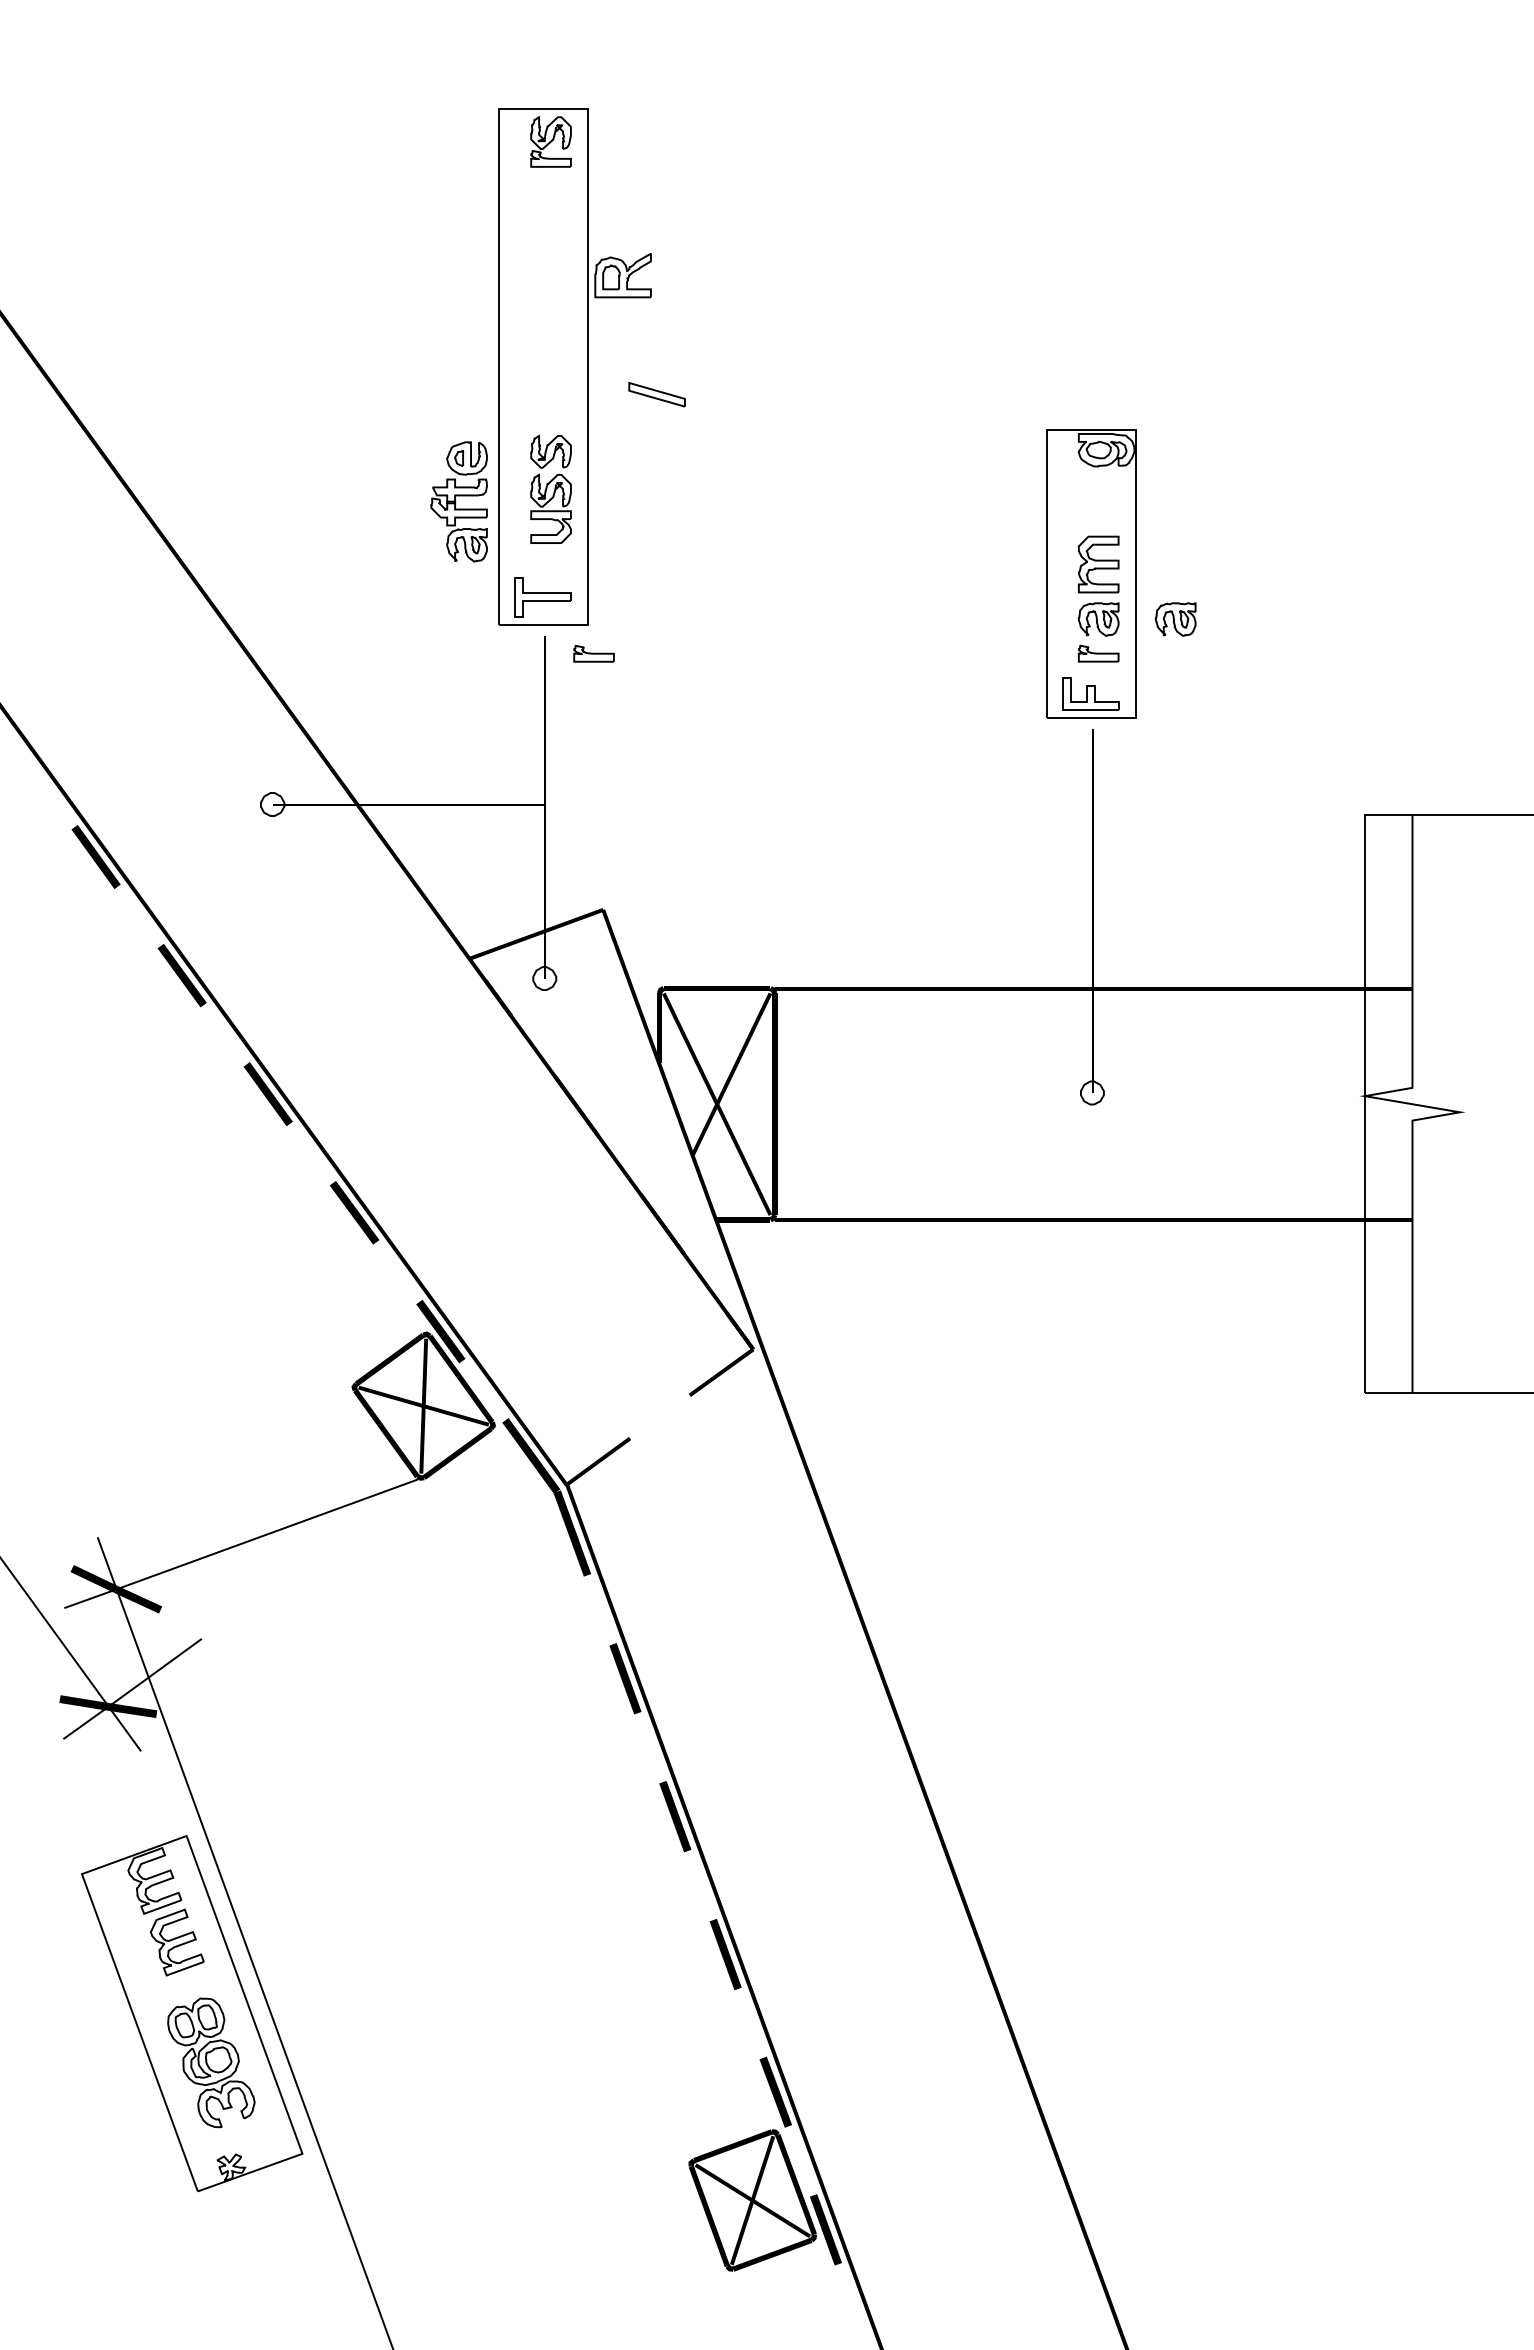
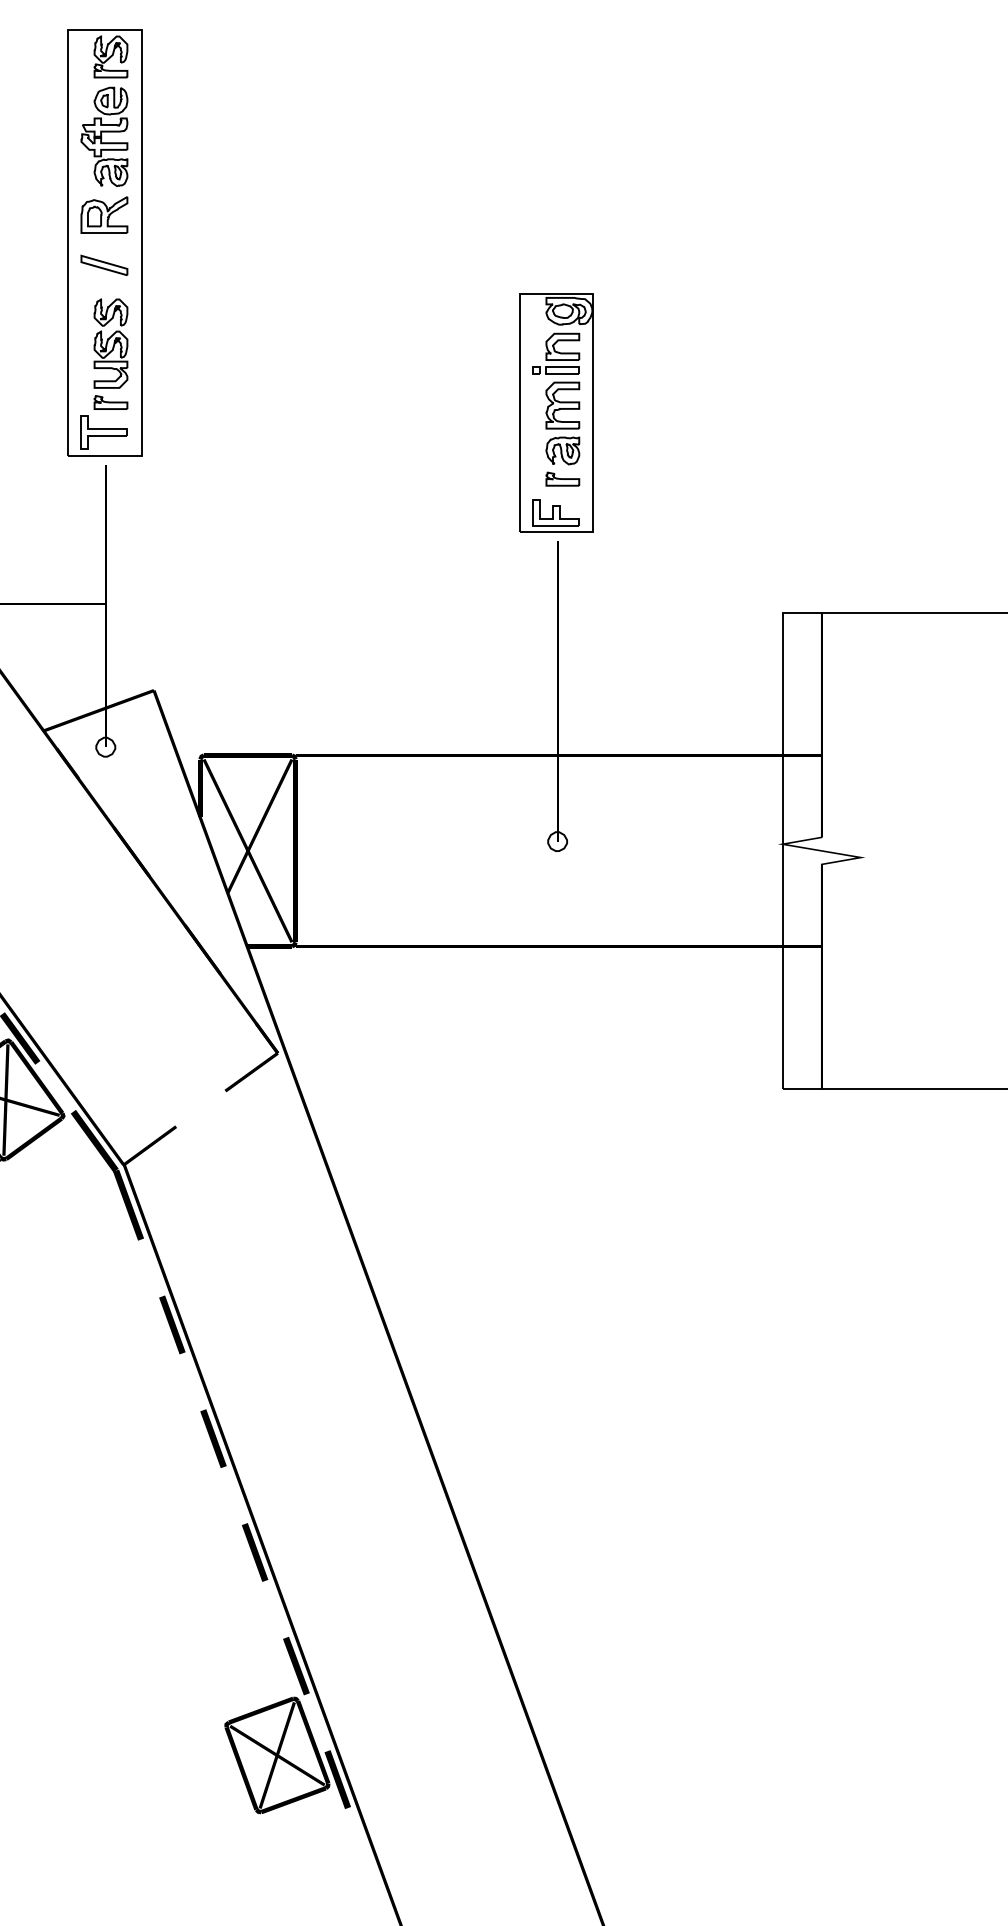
part: (622, 275) -> (103, 214), moved
part: (656, 394) -> (103, 265), moved
part: (458, 501) -> (103, 136), moved
part: (1090, 501) -> (556, 353), added
part: (1175, 619) -> (626, 450), removed
part: (593, 653) -> (110, 402), moved

